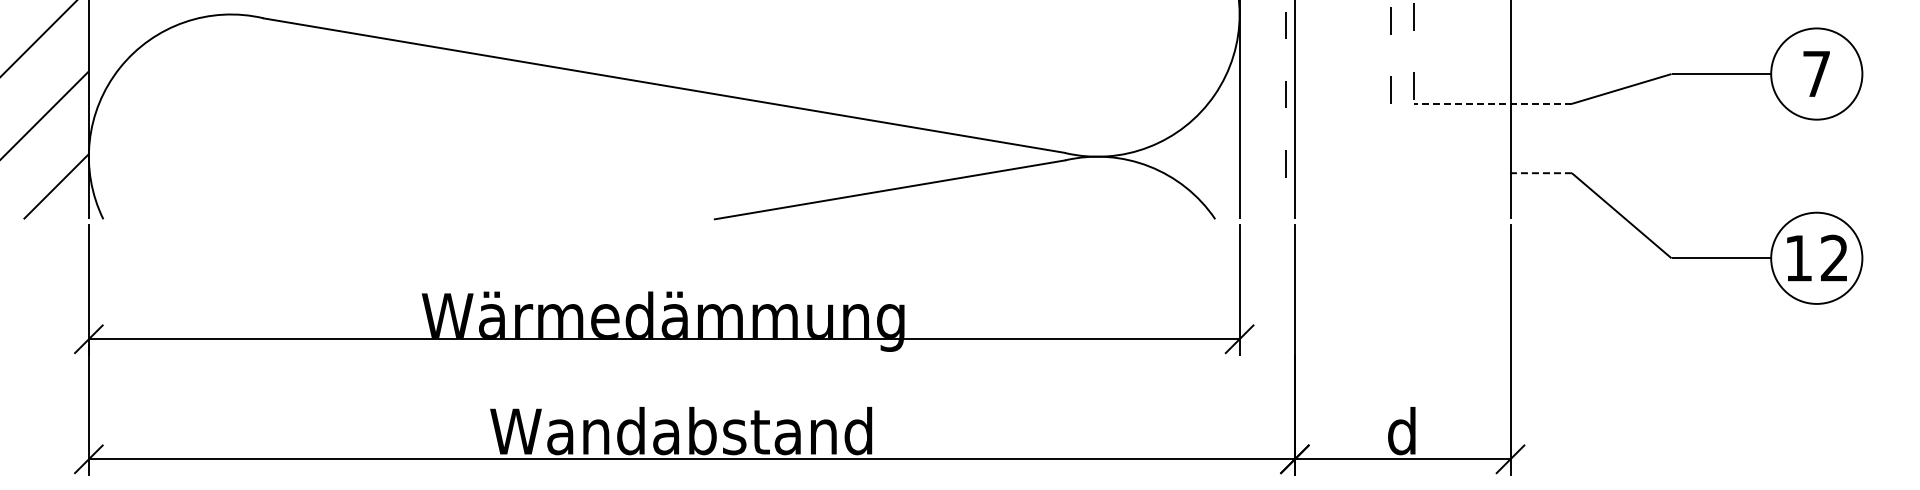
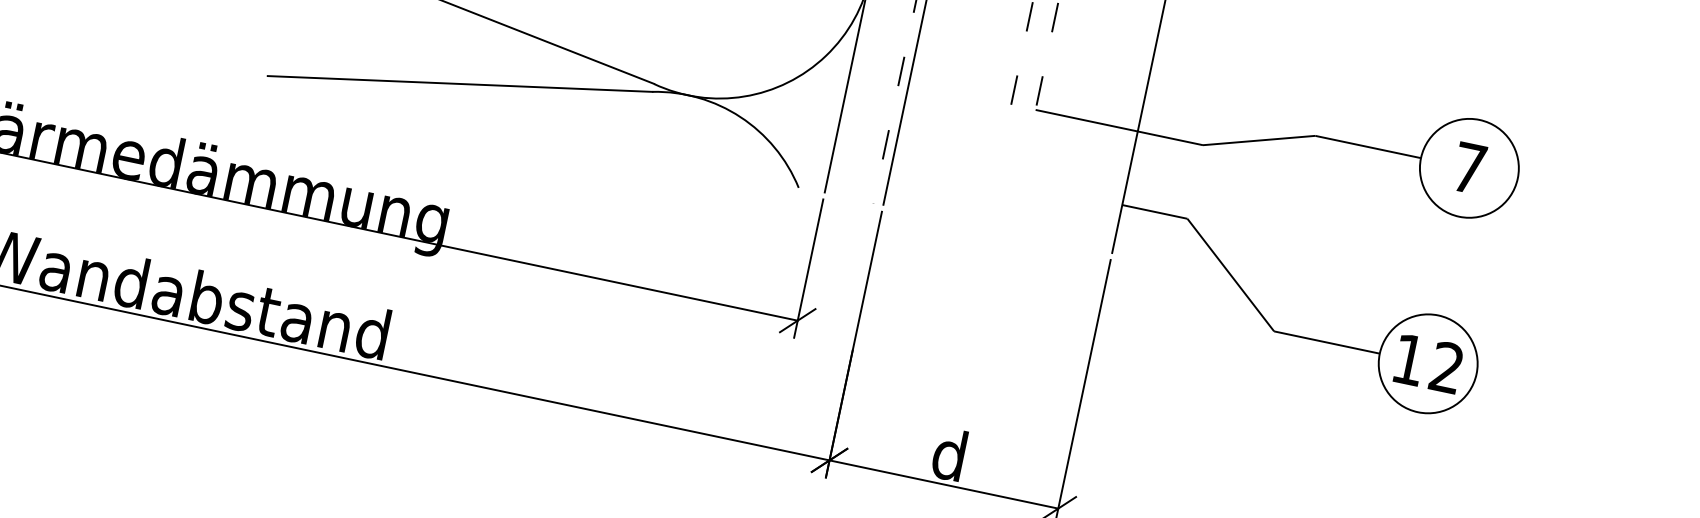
line: (1493, 103) -> (1119, 127), dashed -> solid
line: (1541, 173) -> (1155, 212), dashed -> solid

